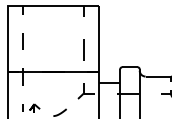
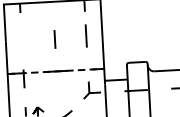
line: (22, 41) -> (54, 39), moved
line: (83, 49) -> (86, 35), moved
line: (53, 71) -> (56, 71), solid -> dashed

